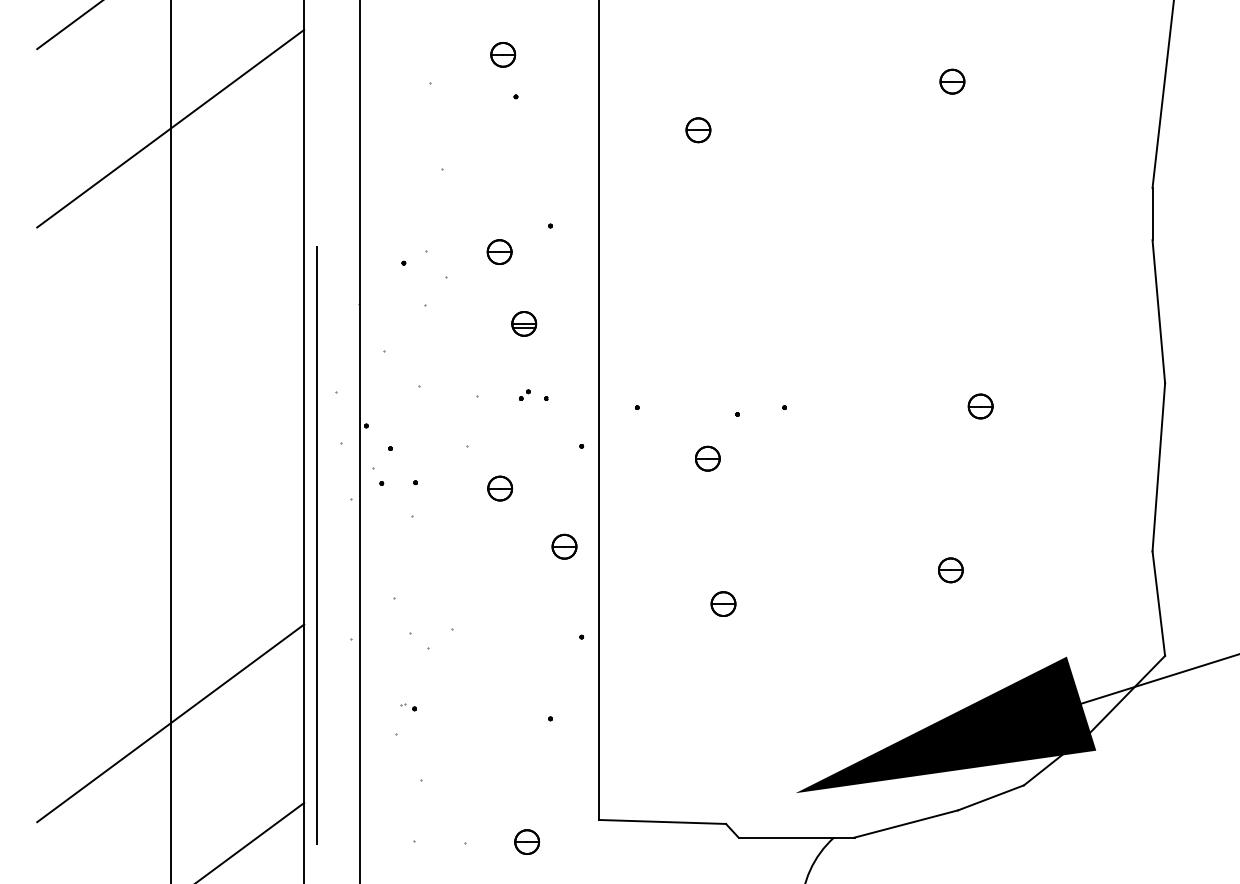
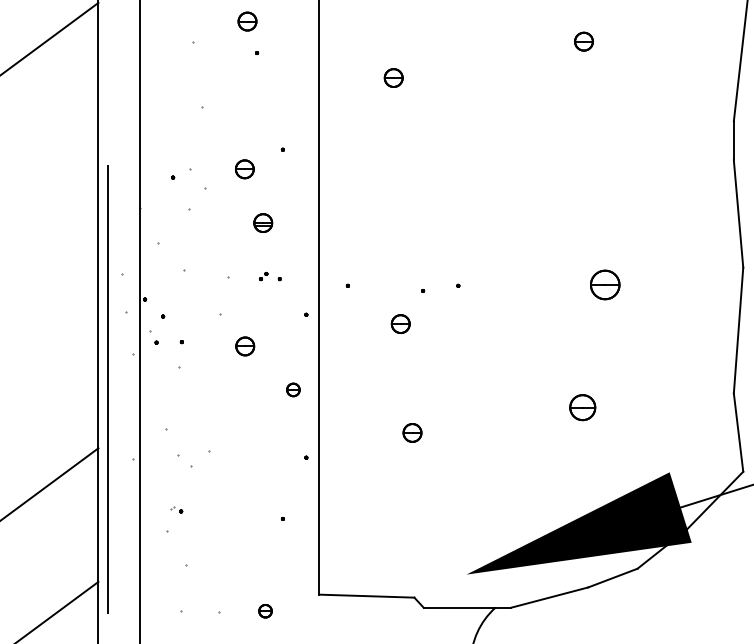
part: (980, 406) -> (604, 284), size x1.6
part: (564, 546) -> (293, 389), size x0.7
part: (950, 570) -> (582, 407), size x1.4
part: (527, 841) -> (265, 610), size x0.7

